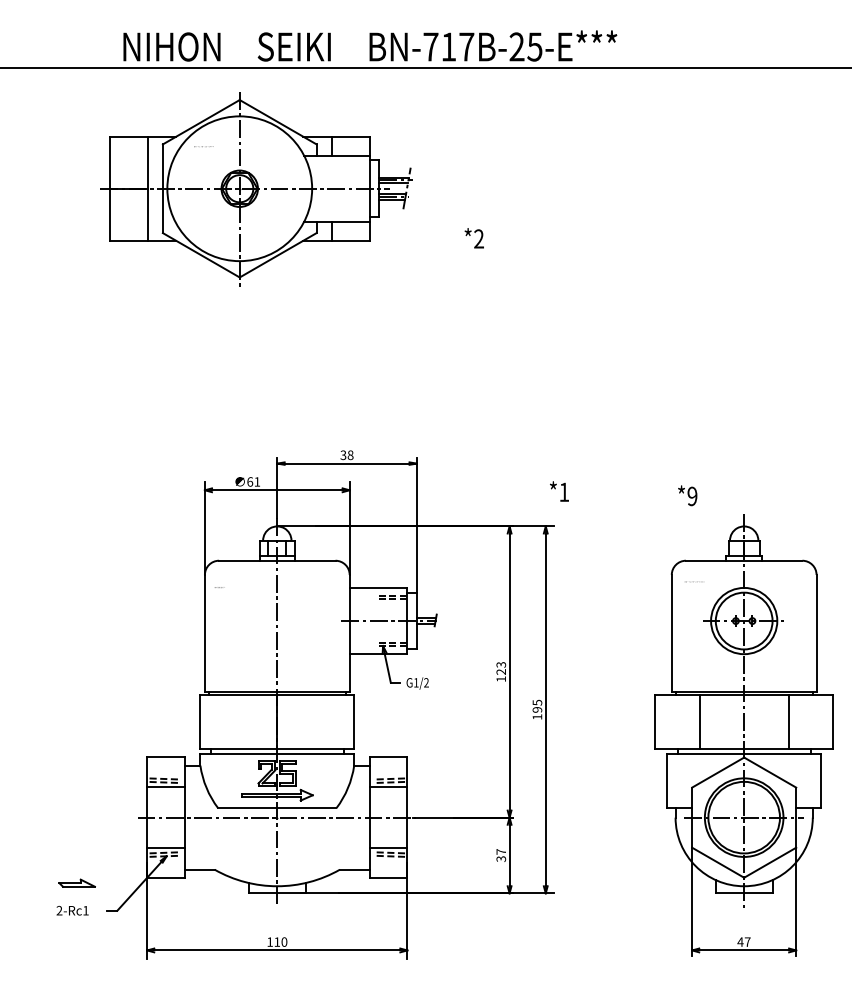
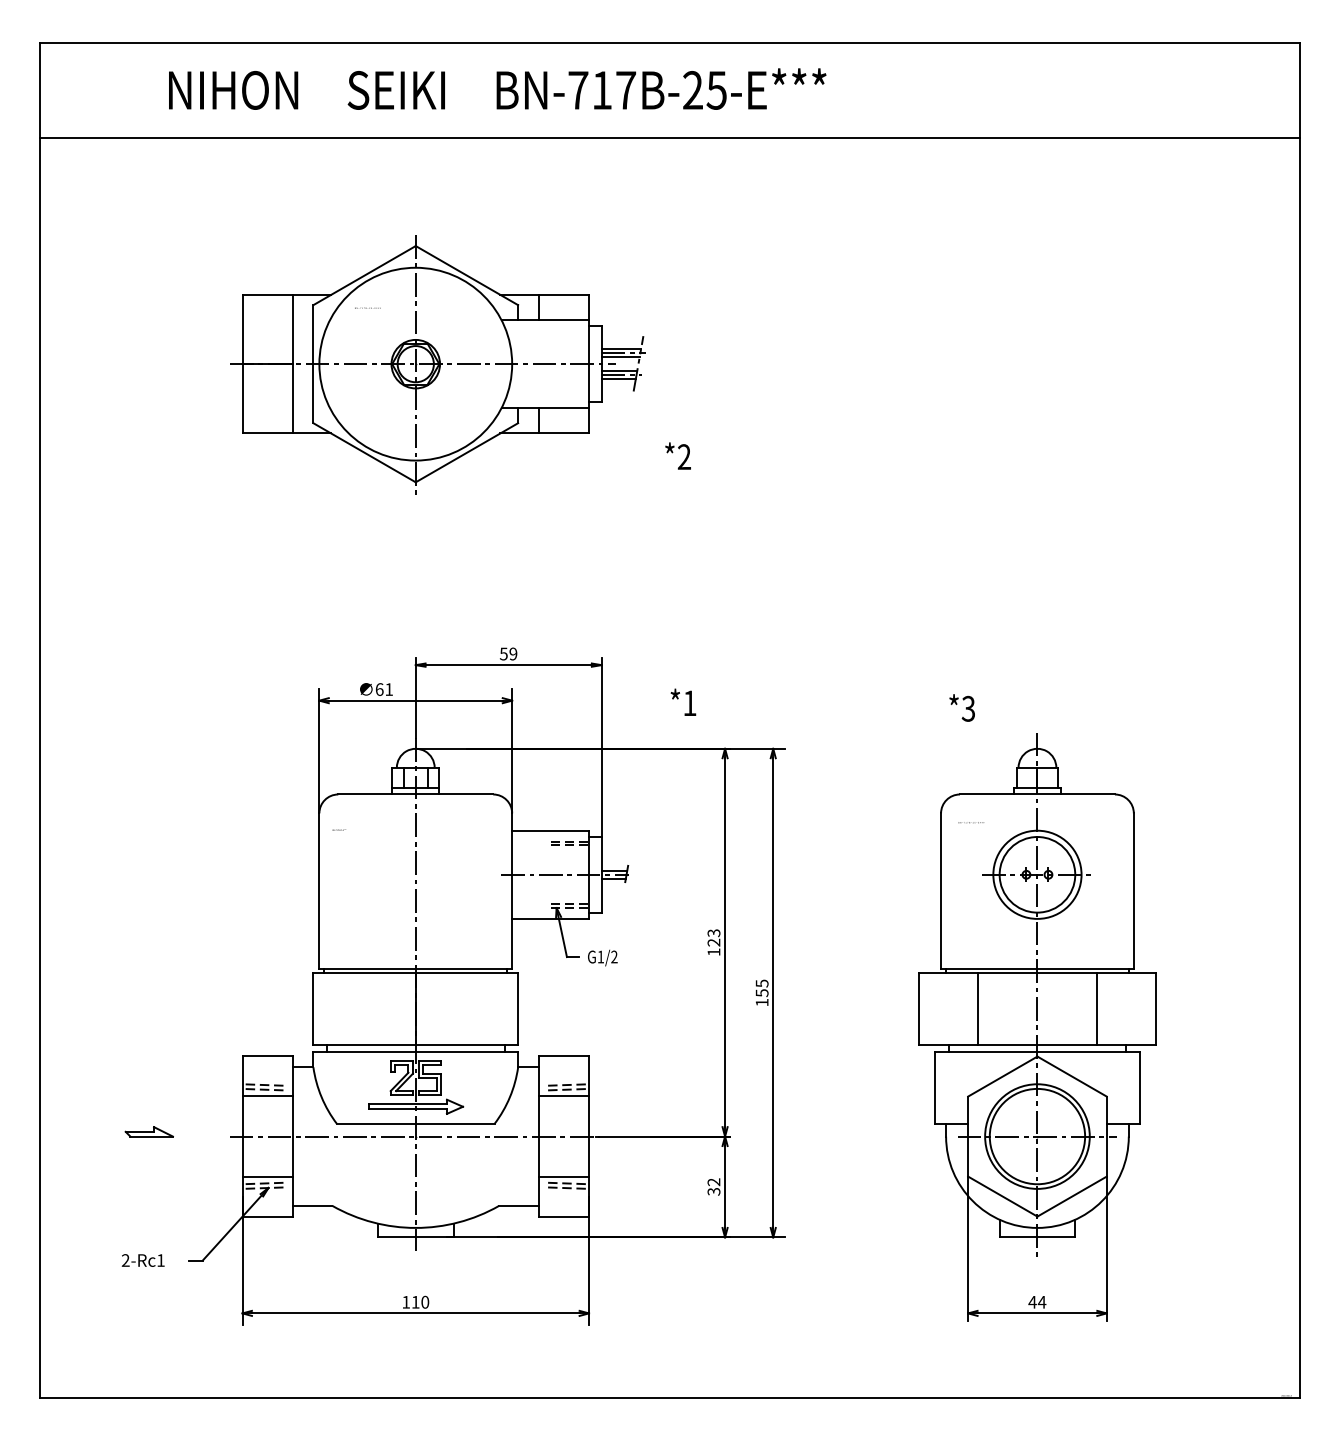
text: (370, 45) -> (497, 88), moved
part: (256, 189) -> (437, 364), moved
text: (473, 237) -> (677, 455), moved
text: (346, 454) -> (508, 653), 38 -> 59
text: (559, 490) -> (683, 701), moved
text: (692, 496) -> (968, 708), *9 -> *3
text: (536, 710) -> (761, 993), 195 -> 155
text: (500, 852) -> (713, 1182), 37 -> 32
part: (76, 882) -> (148, 1131), moved
text: (747, 942) -> (1041, 1302), 47 -> 44

